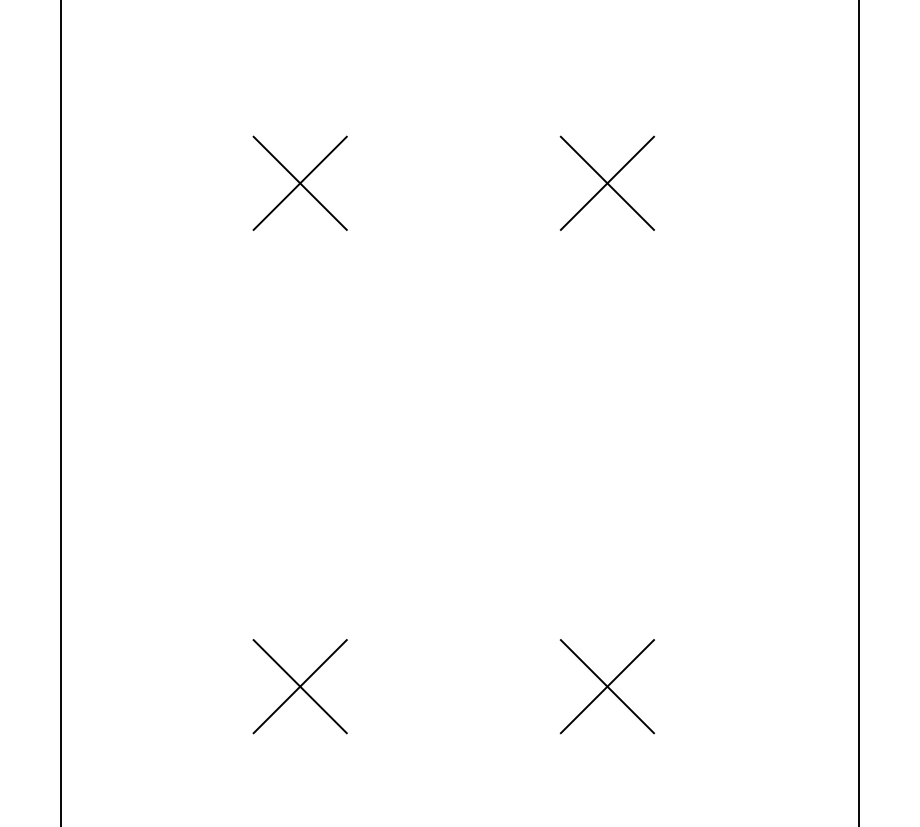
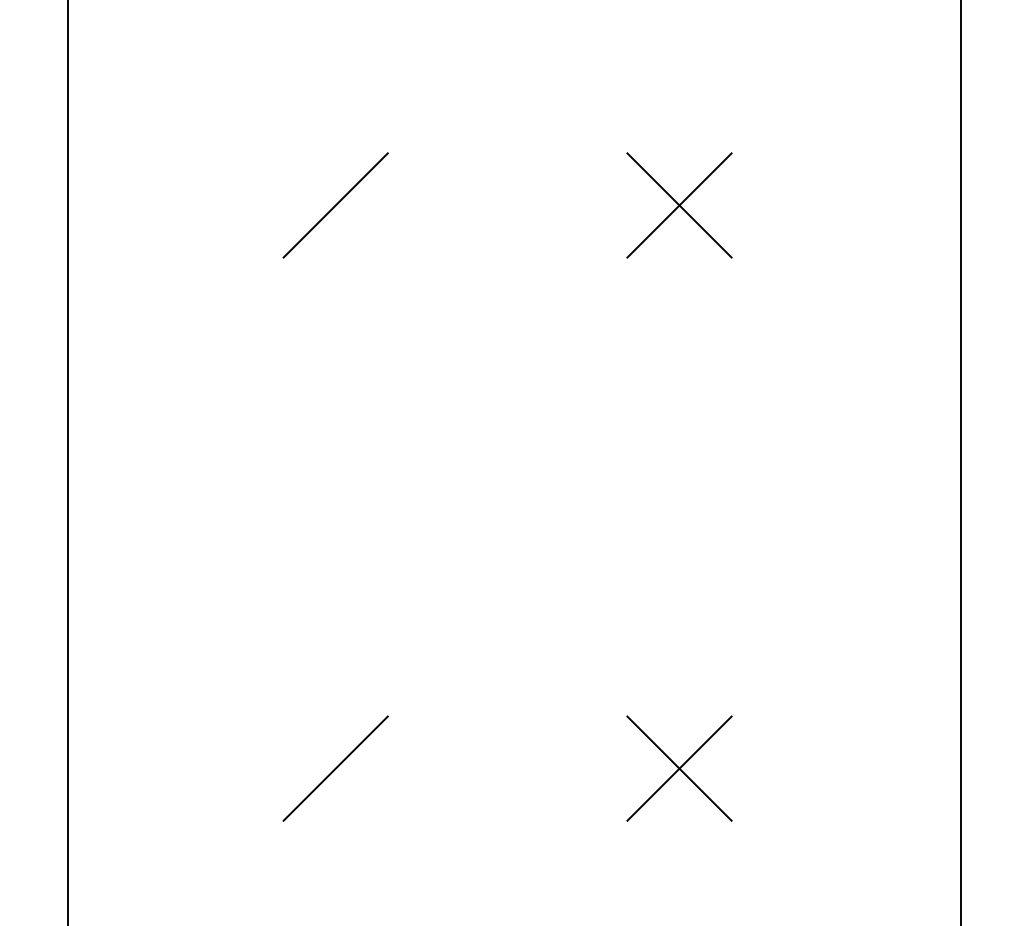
line: (300, 183) -> (335, 205), removed
line: (300, 686) -> (335, 768), removed

